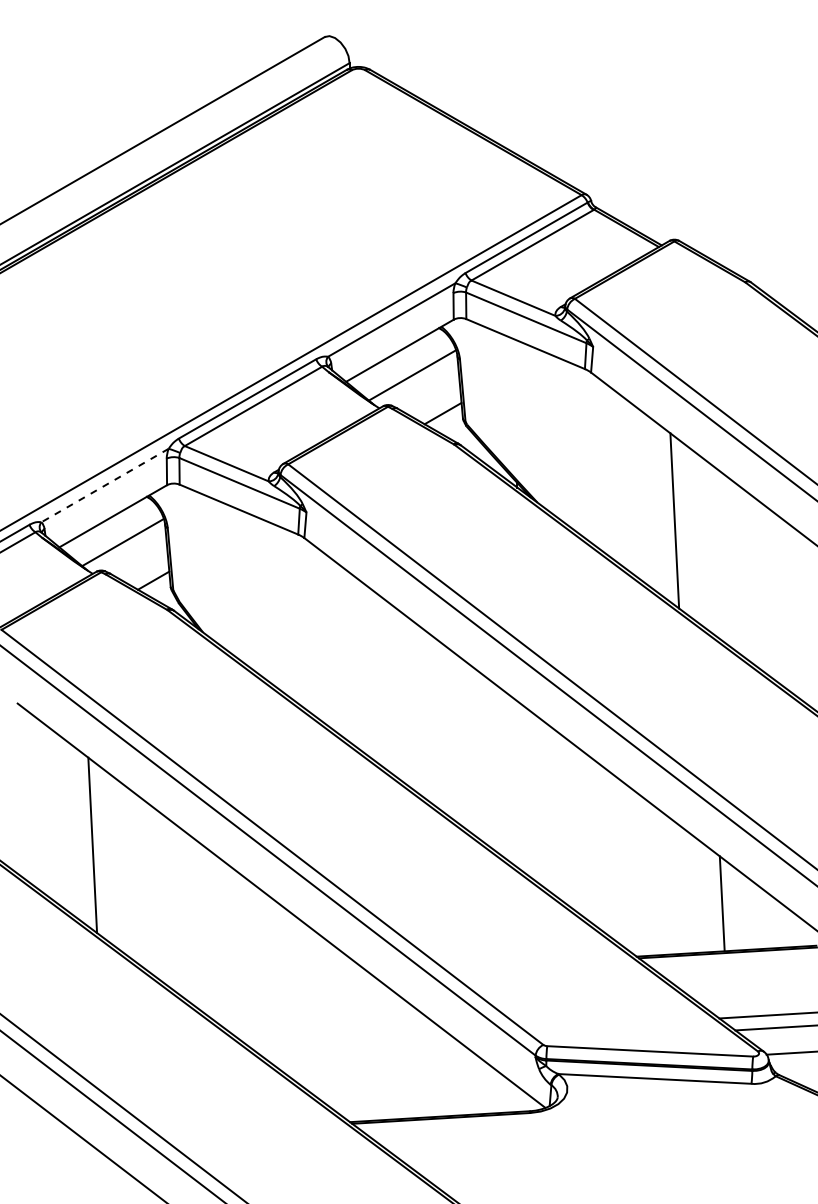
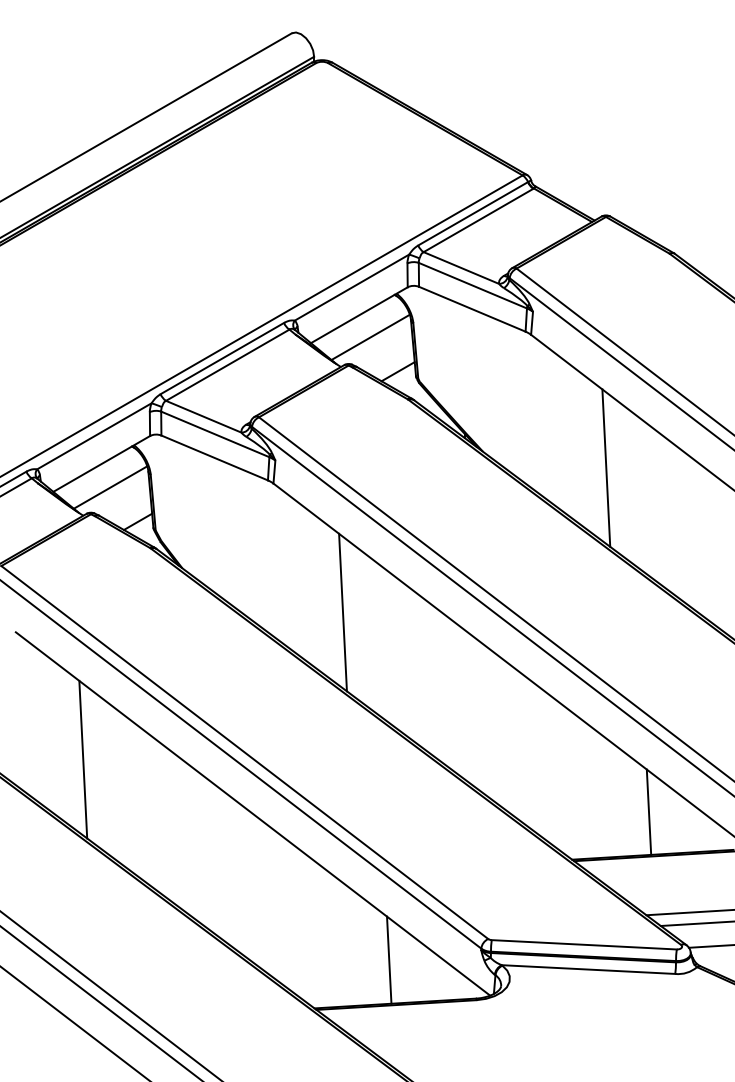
line: (104, 485) -> (93, 436), dashed -> solid
line: (381, 681) -> (342, 612), added
line: (432, 1067) -> (388, 959), added

